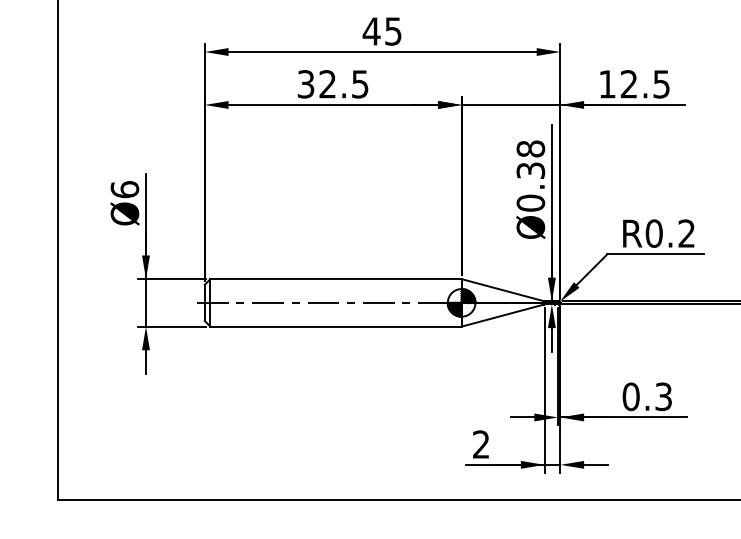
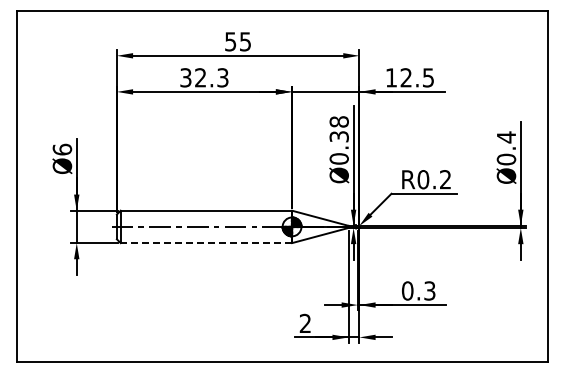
text: (371, 31) -> (230, 41), 45 -> 55
text: (359, 83) -> (222, 77), 32.5 -> 32.3
line: (336, 327) -> (206, 243), solid -> dashed

